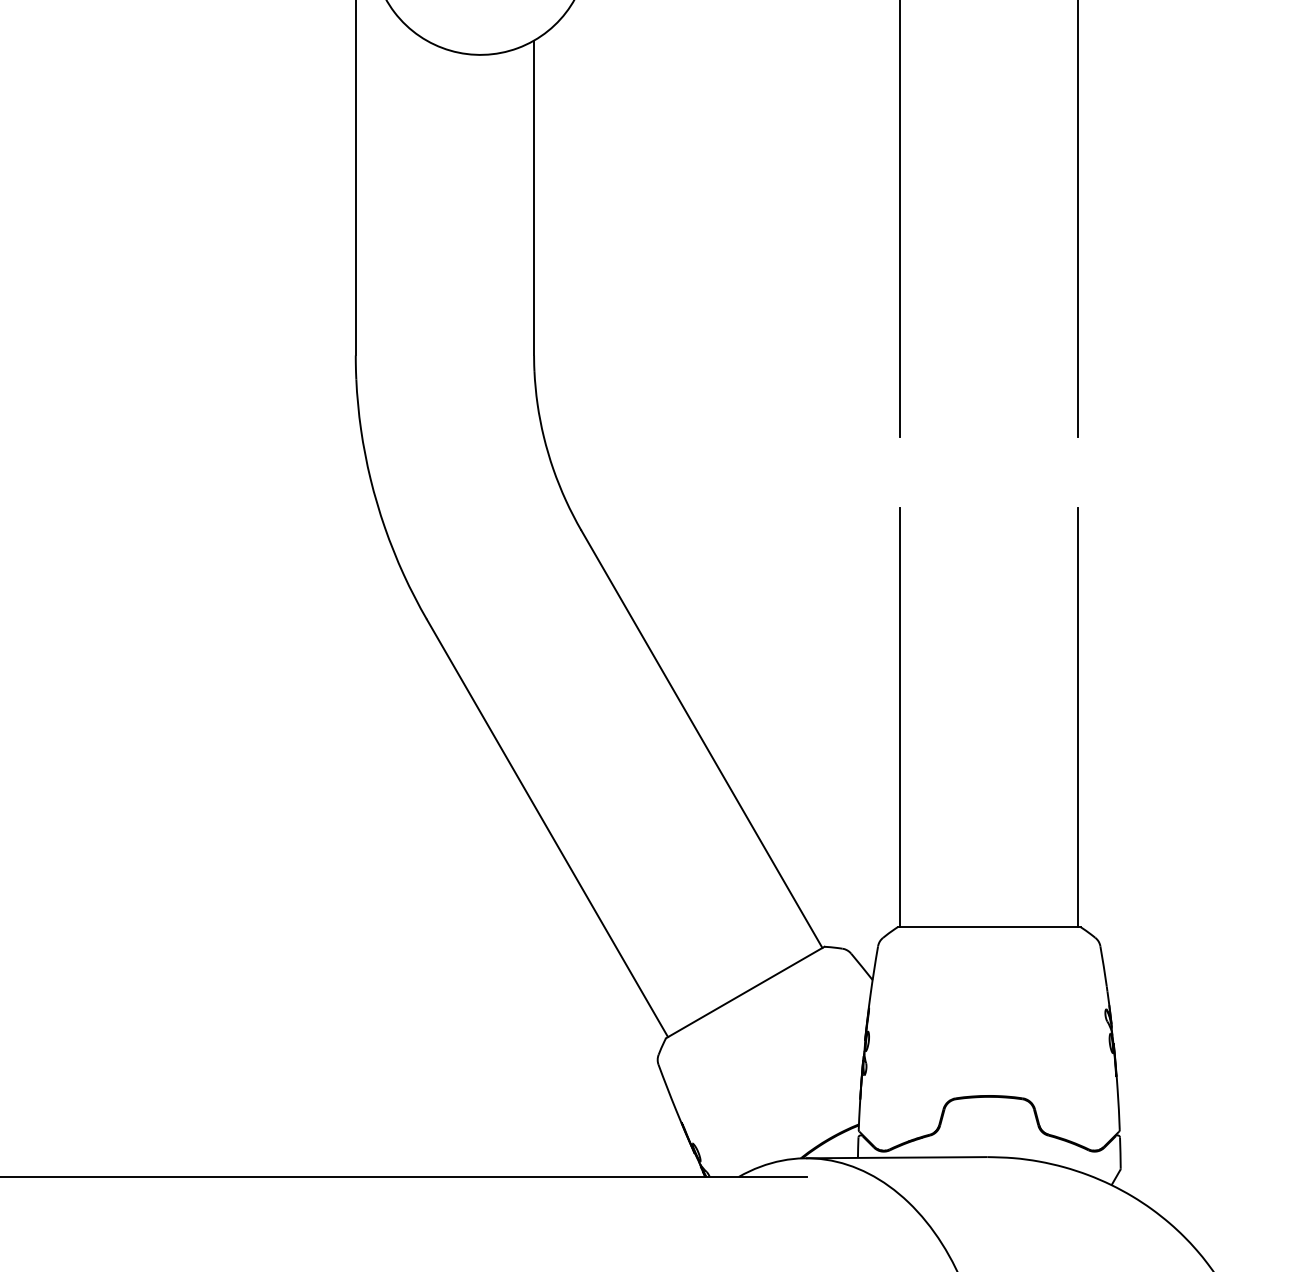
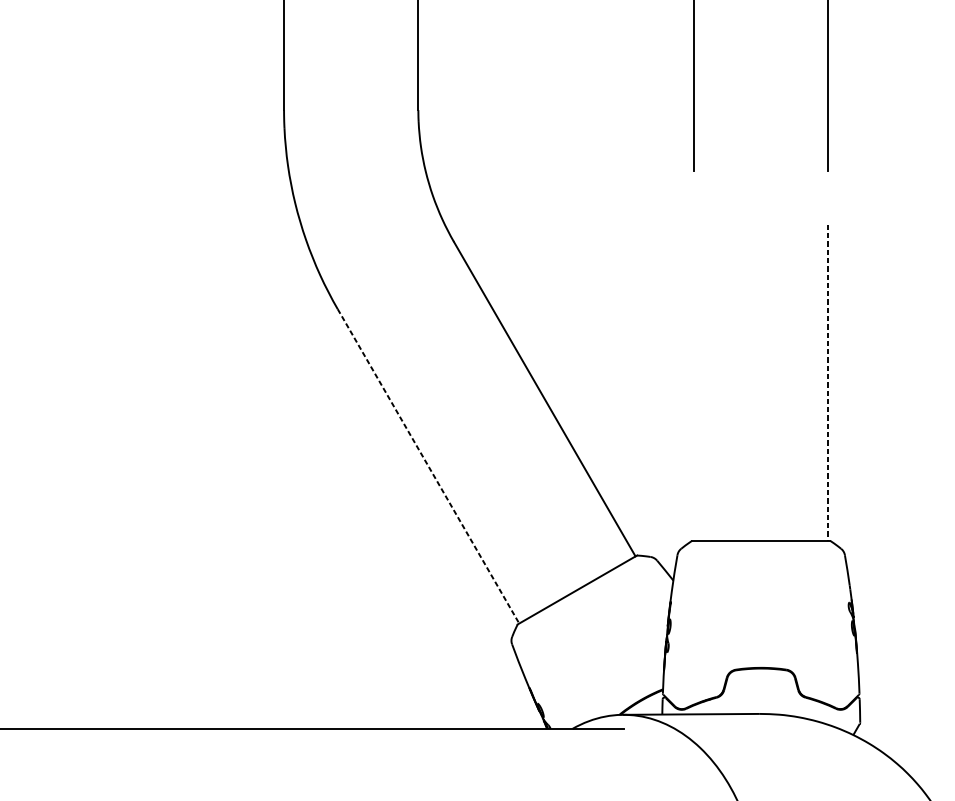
line: (900, 717) -> (694, 382), removed
line: (1078, 717) -> (828, 382), solid -> dashed
line: (547, 828) -> (428, 466), solid -> dashed

